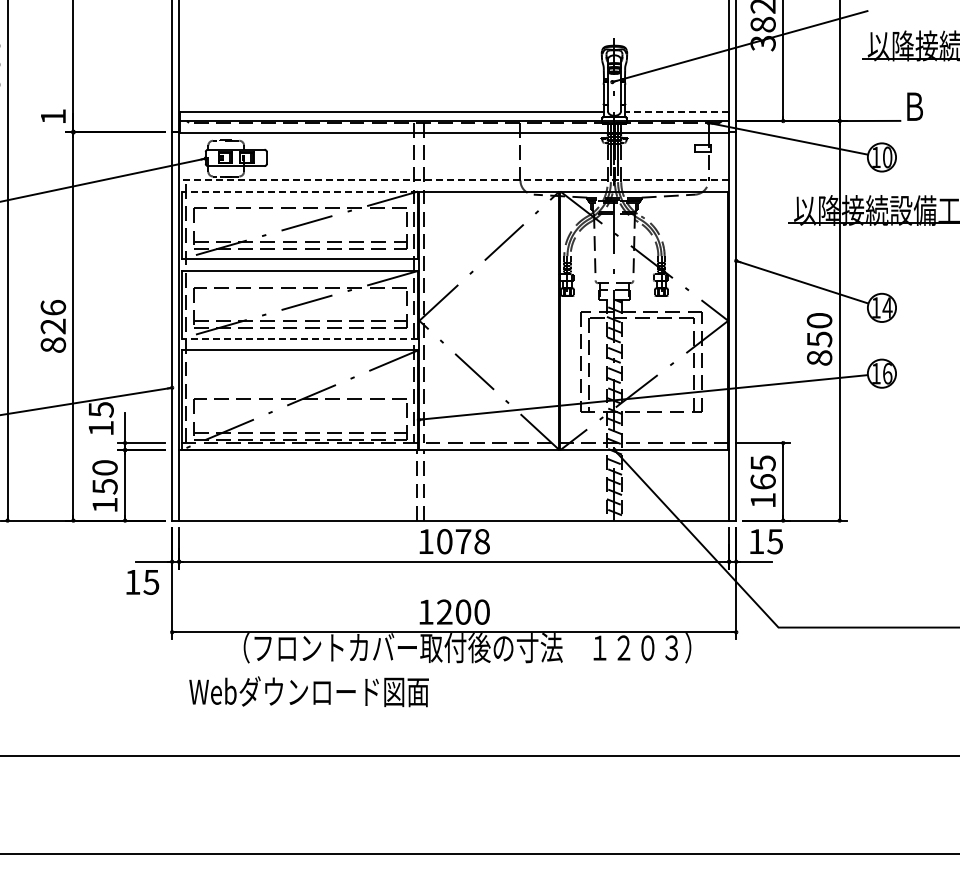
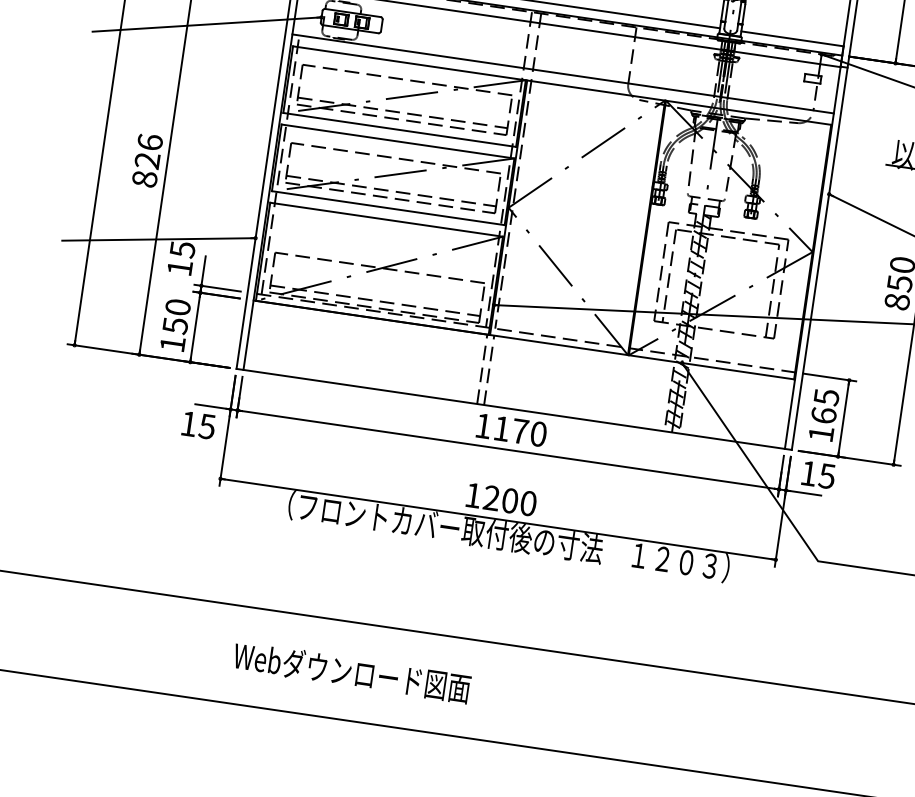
line: (677, 111) -> (792, 38), dashed -> solid
line: (454, 179) -> (563, 73), dashed -> solid
line: (299, 191) -> (409, 63), dashed -> solid
line: (299, 338) -> (388, 207), dashed -> solid
text: (463, 541) -> (520, 431), 1078 -> 1170
text: (308, 691) -> (351, 672), moved

